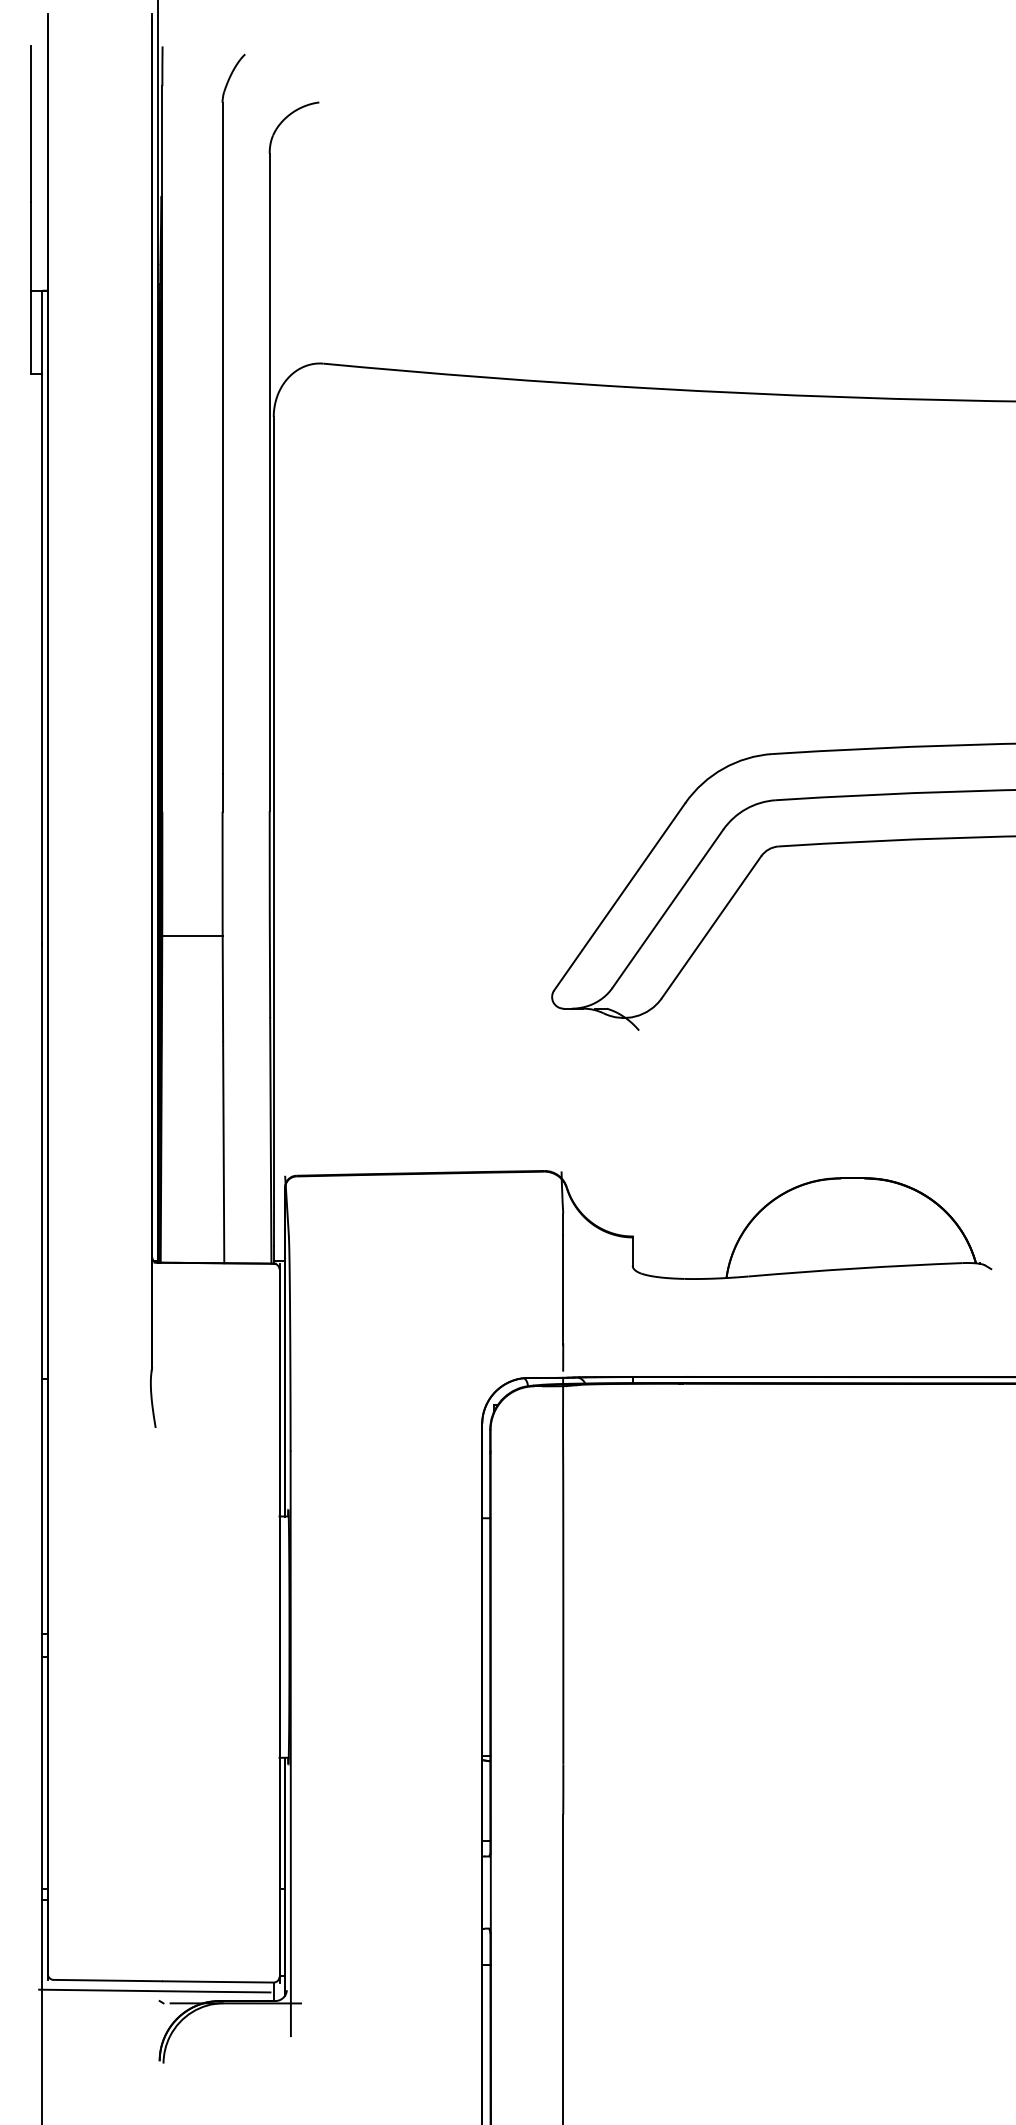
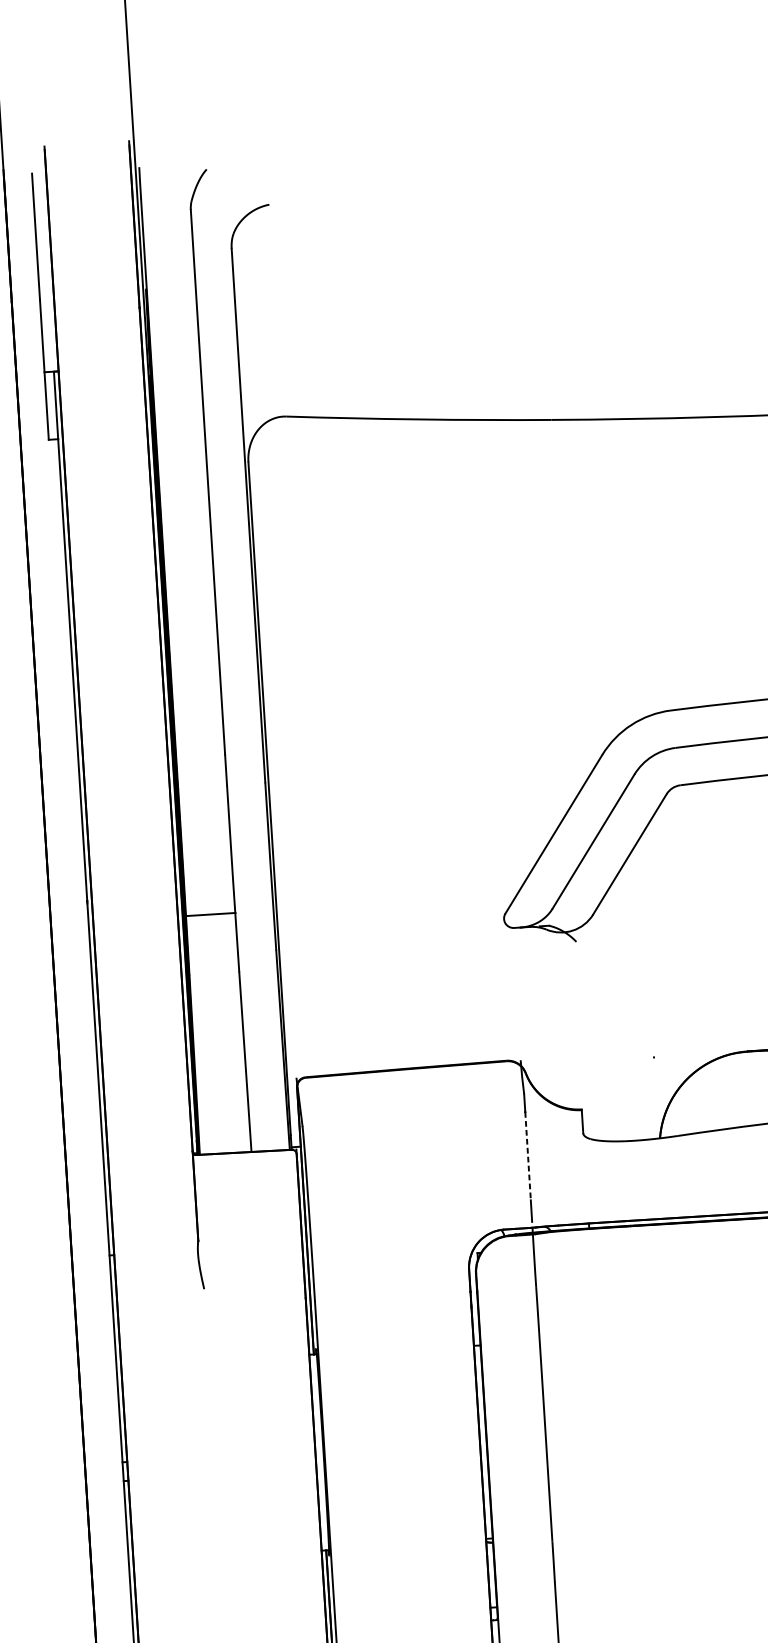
line: (192, 935) -> (210, 914), moved
line: (563, 1290) -> (528, 1156), solid -> dashed

